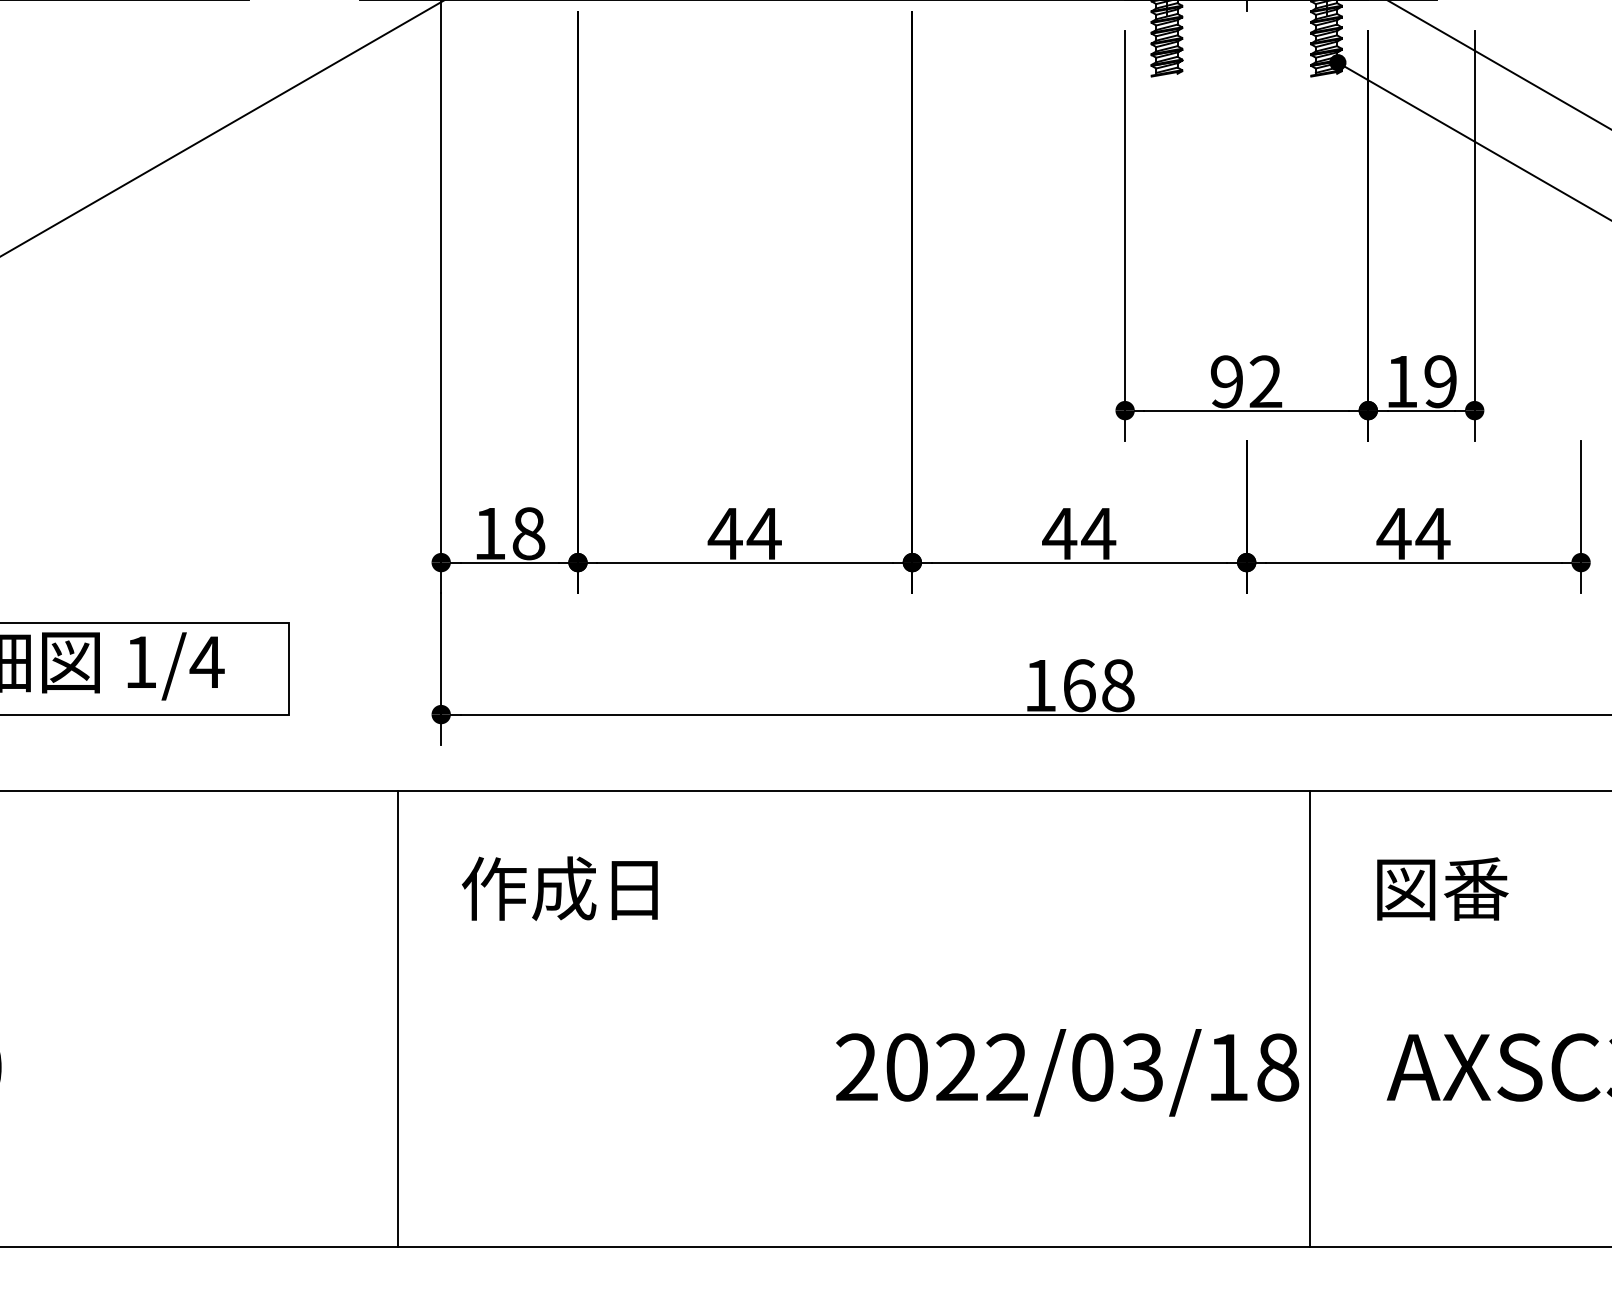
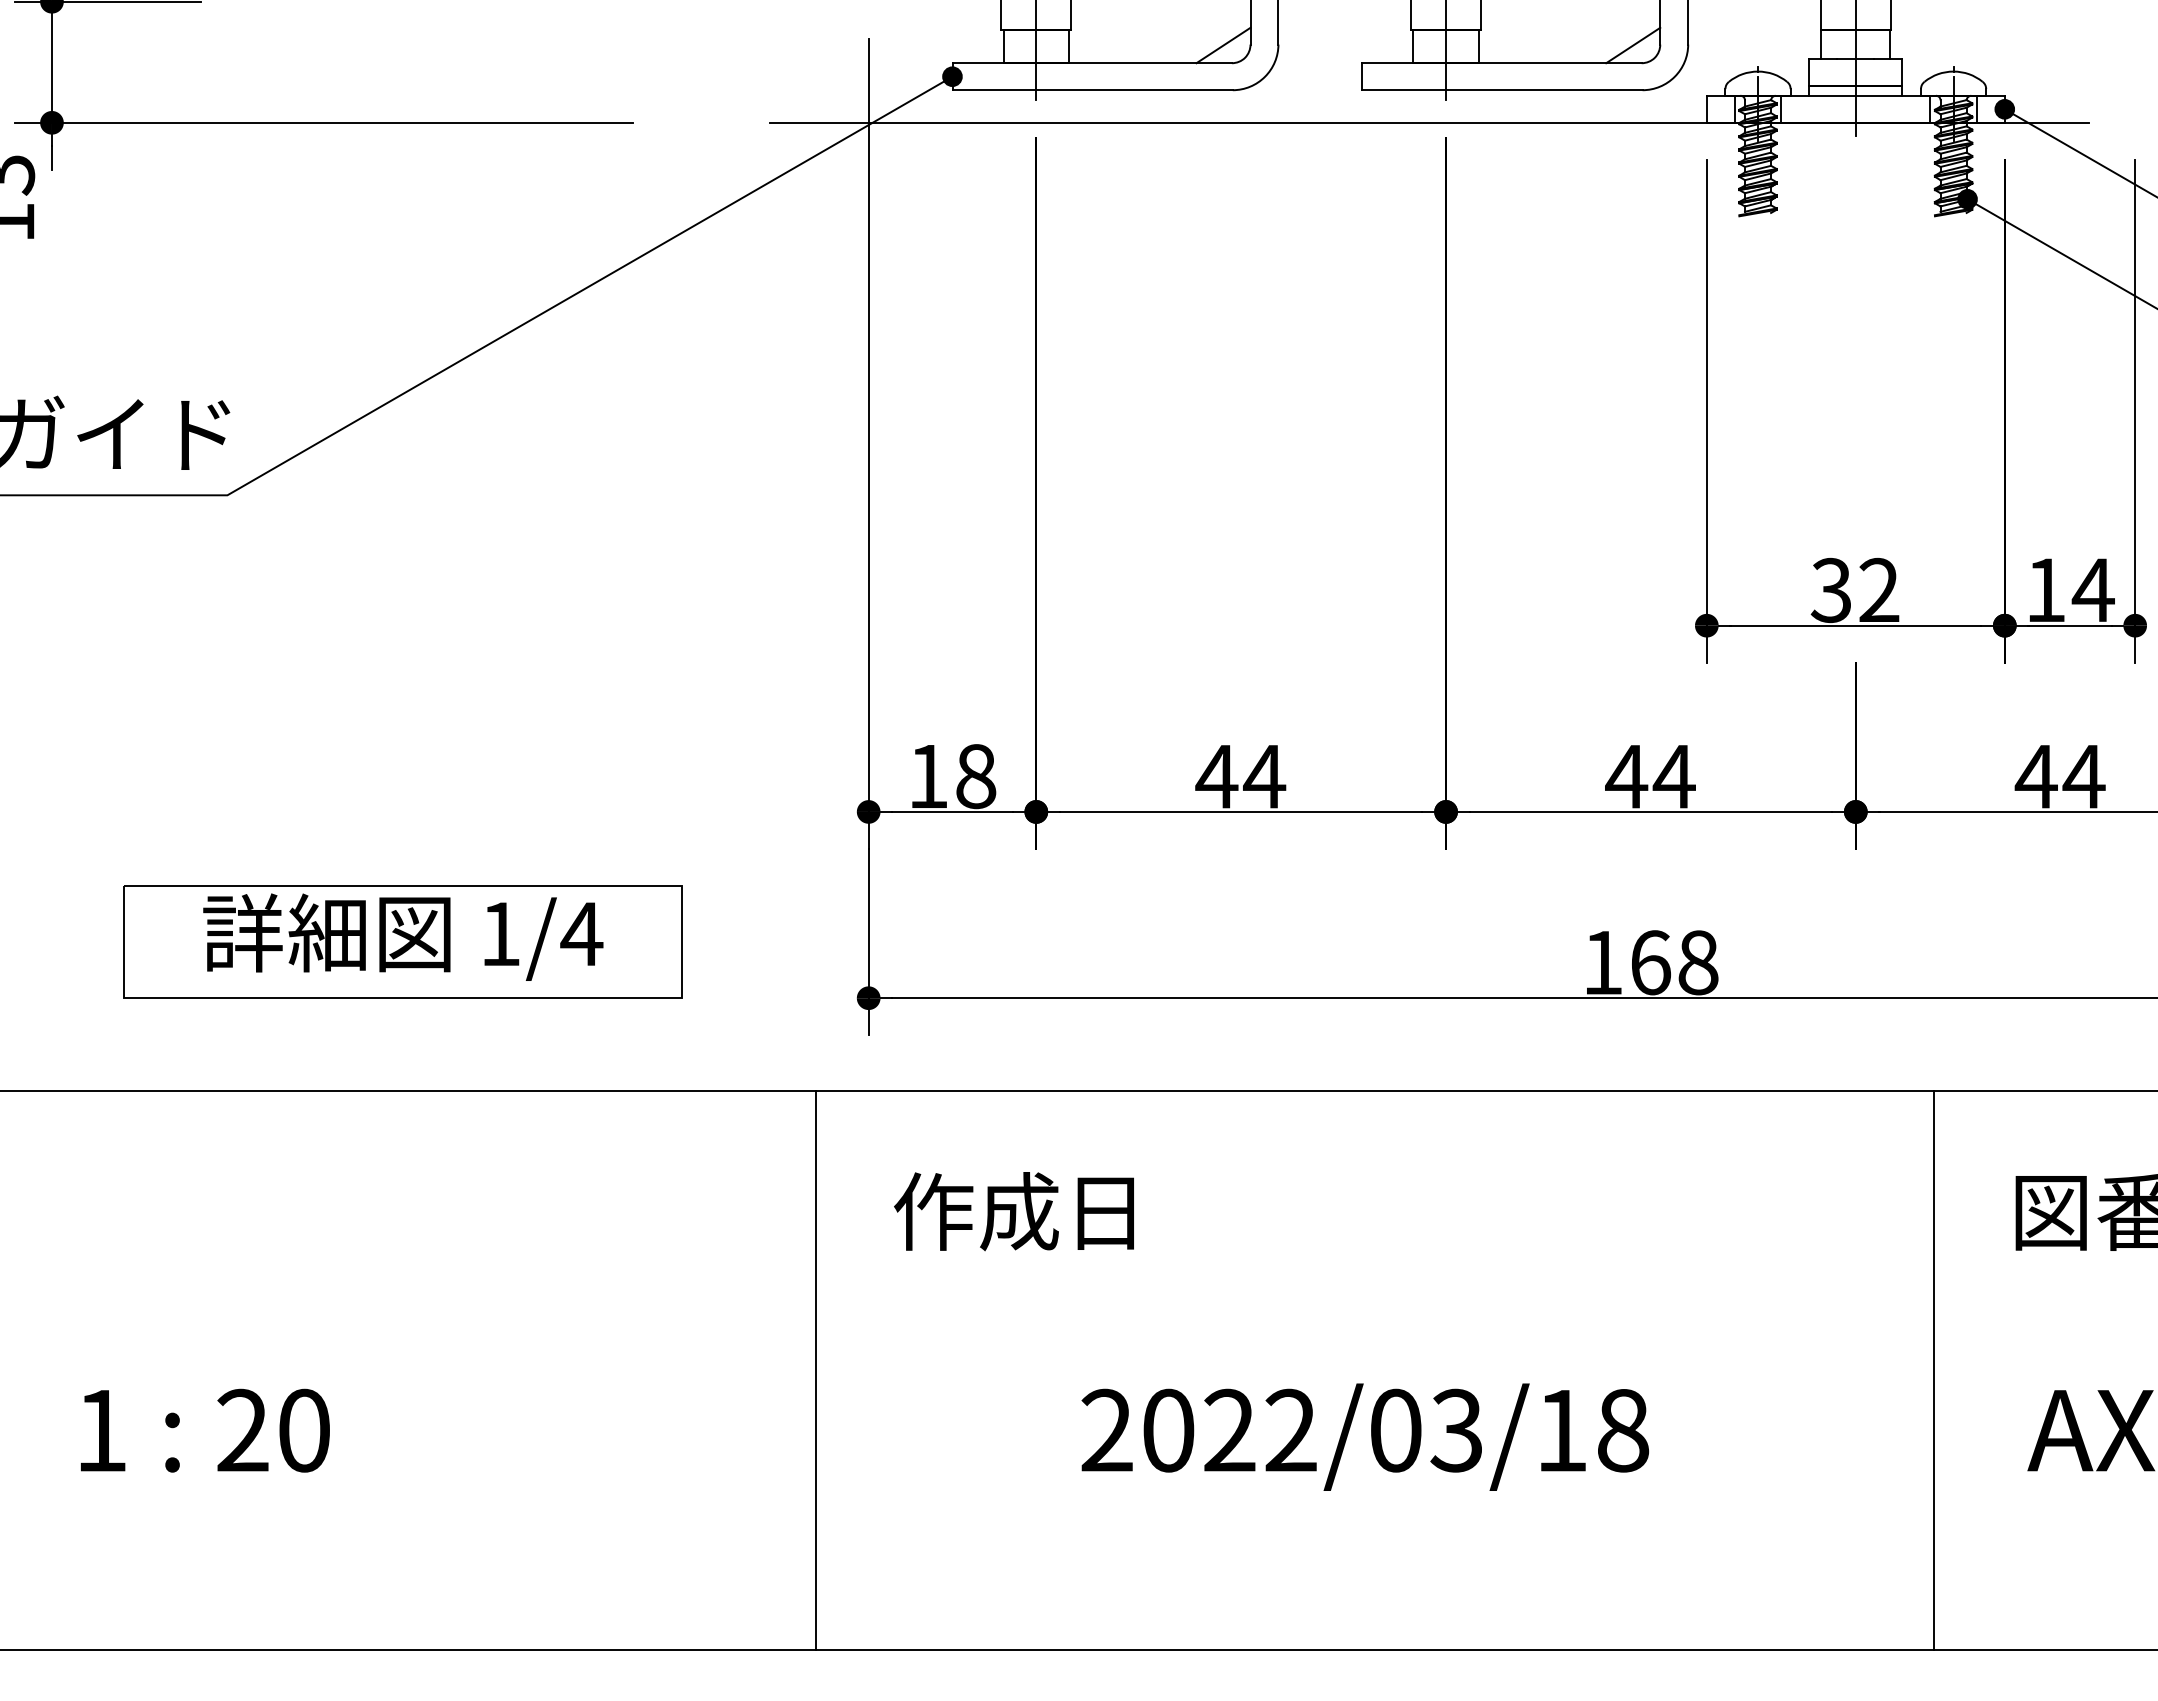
text: (1226, 381) -> (1830, 590), 92 -> 32
text: (1439, 381) -> (2092, 589), 19 -> 14
text: (1067, 1072) -> (1365, 1436), moved

